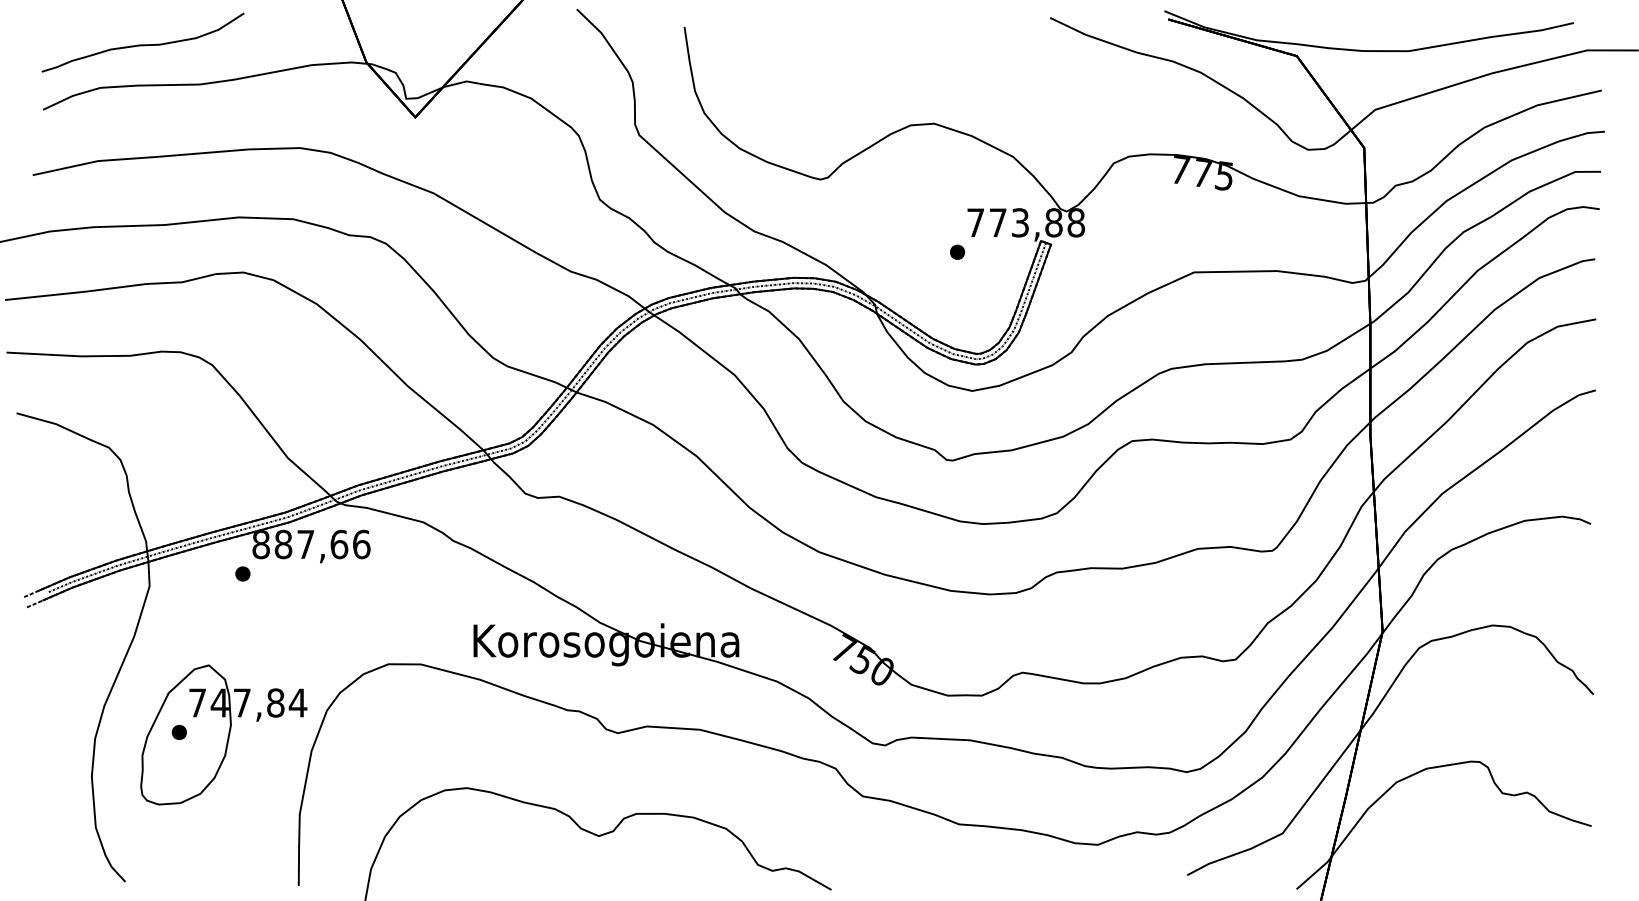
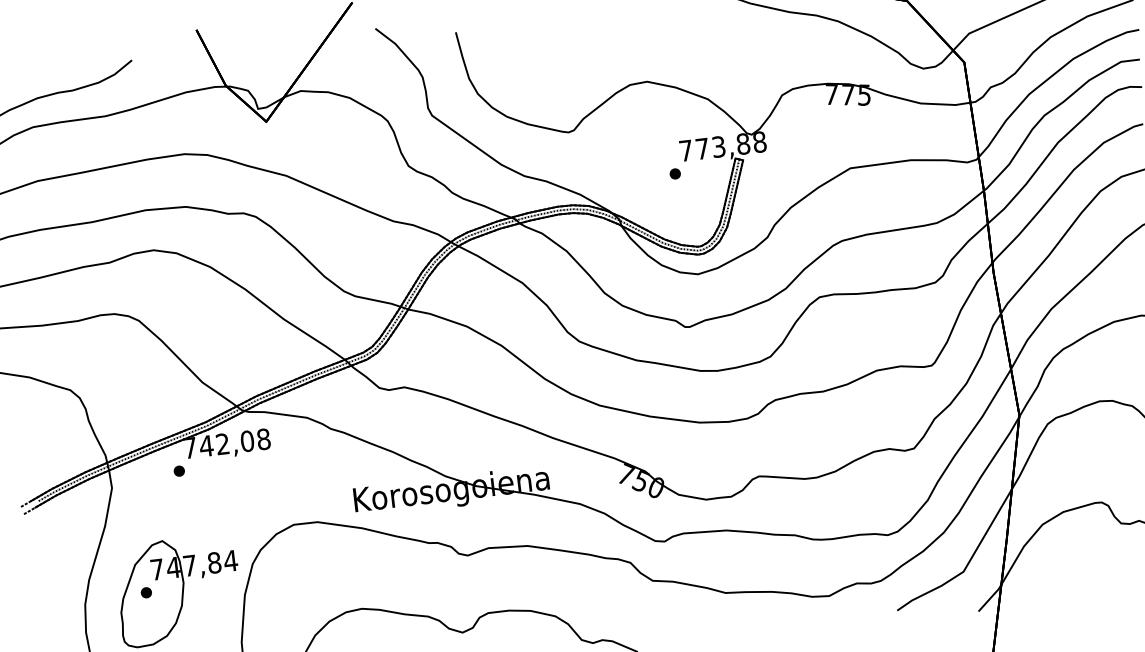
text: (311, 544) -> (227, 443), 887,66 -> 742,08

